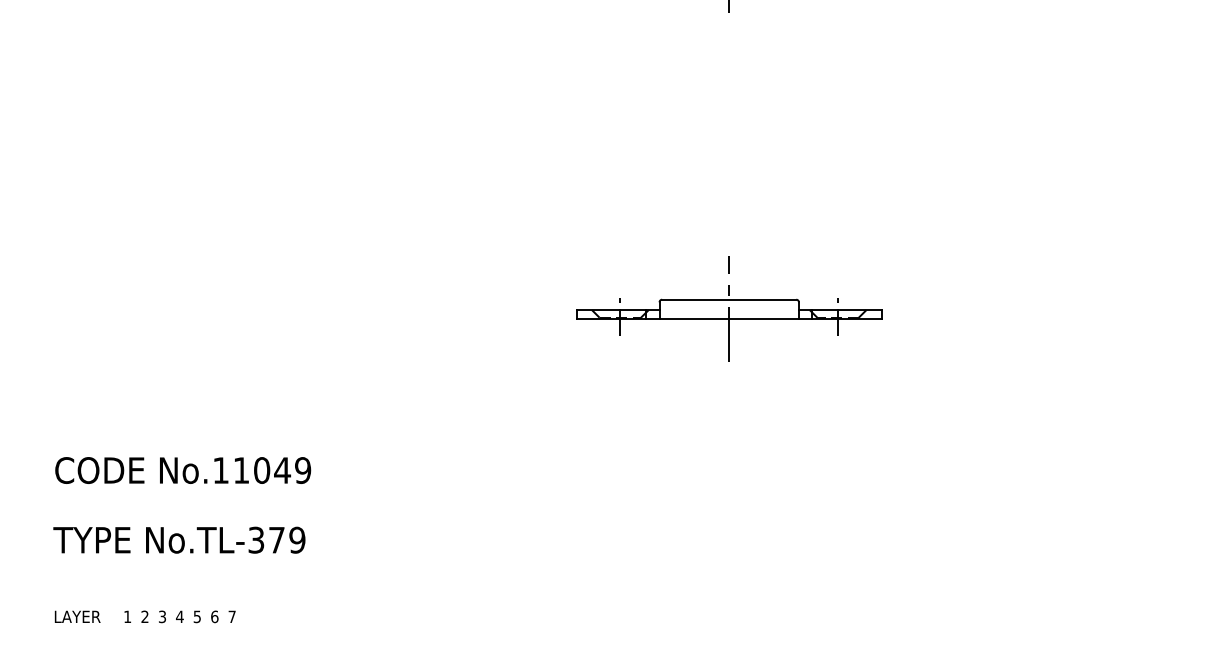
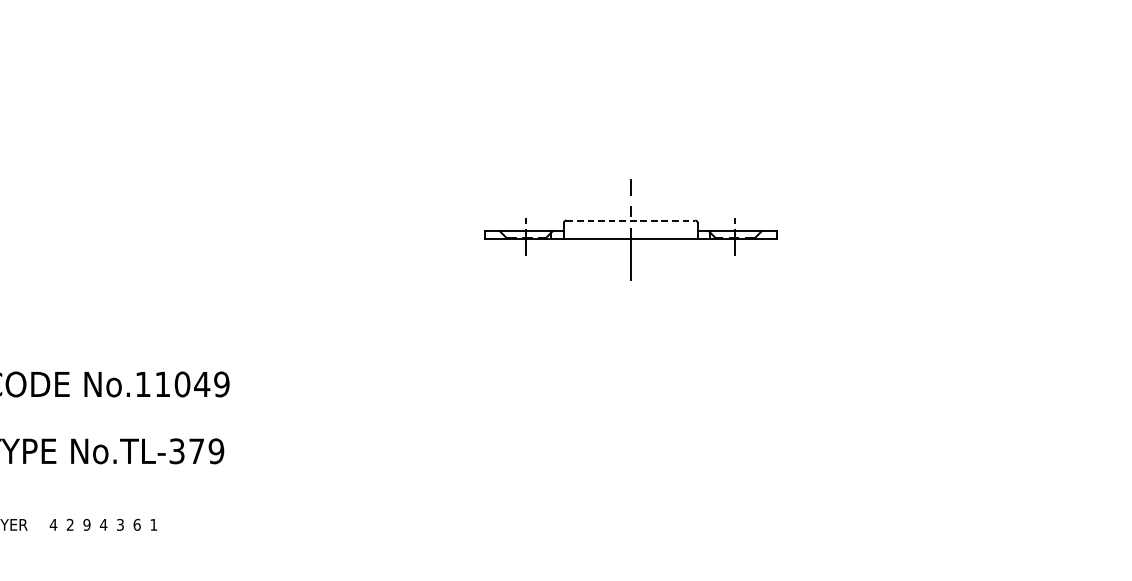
line: (729, 299) -> (631, 220), solid -> dashed
text: (127, 616) -> (53, 524), 1 -> 4
text: (162, 616) -> (86, 524), 3 -> 9
text: (197, 616) -> (120, 524), 5 -> 3
text: (231, 616) -> (153, 524), 7 -> 1

